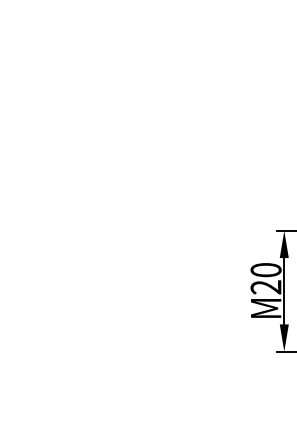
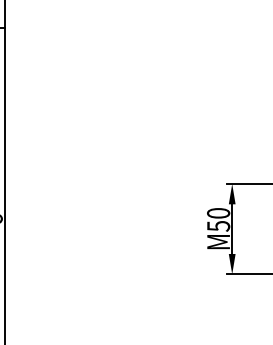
text: (265, 287) -> (218, 226), M20 -> M50

